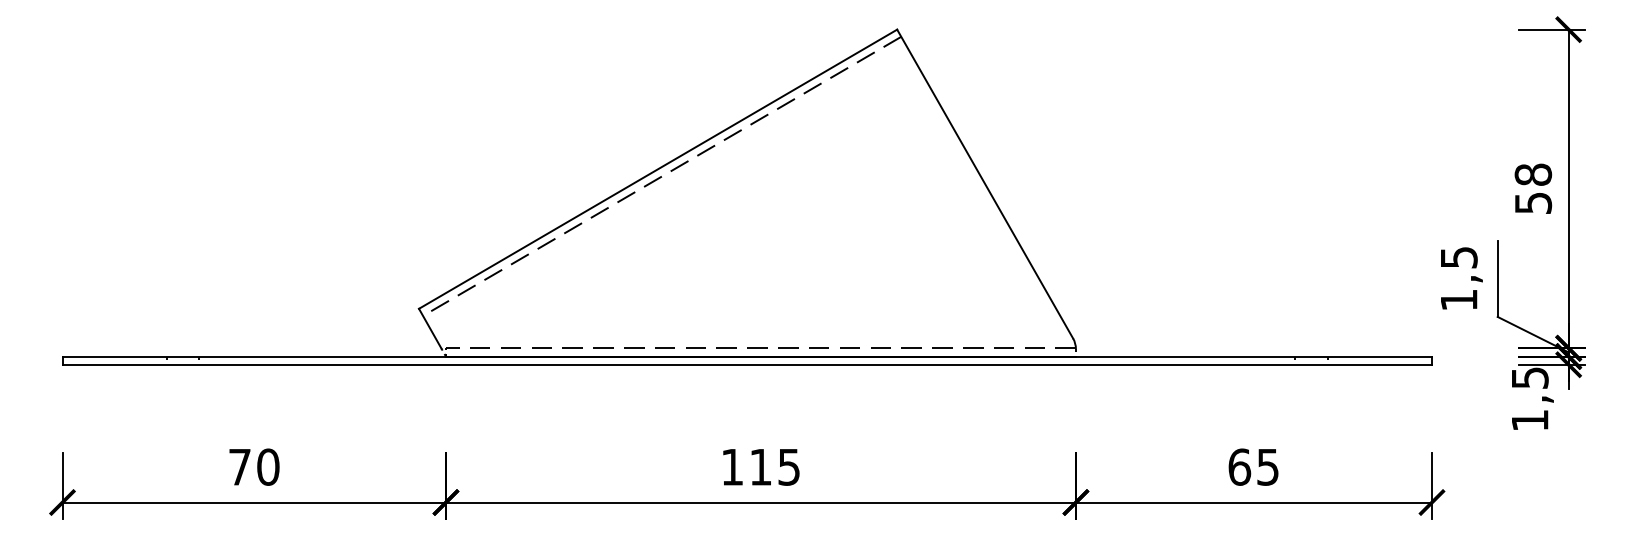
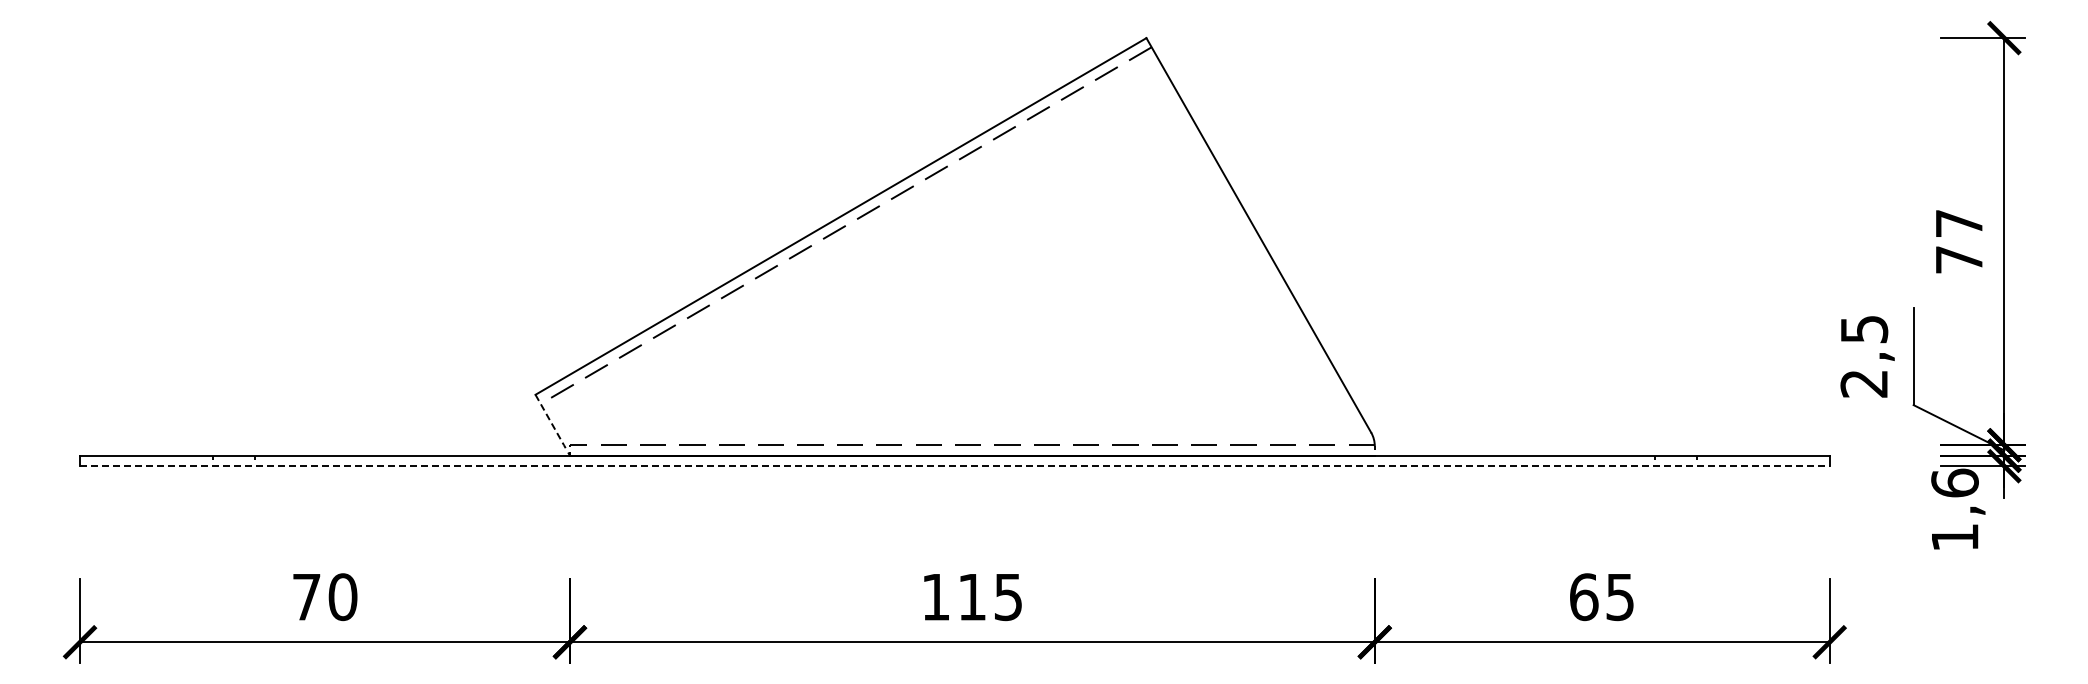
text: (1533, 188) -> (1959, 241), 58 -> 77
text: (1458, 299) -> (1863, 383), 1,5 -> 2,5
line: (429, 328) -> (549, 420), solid -> dashed
line: (746, 364) -> (954, 466), solid -> dashed
text: (1529, 377) -> (1954, 482), 1,5 -> 1,6

